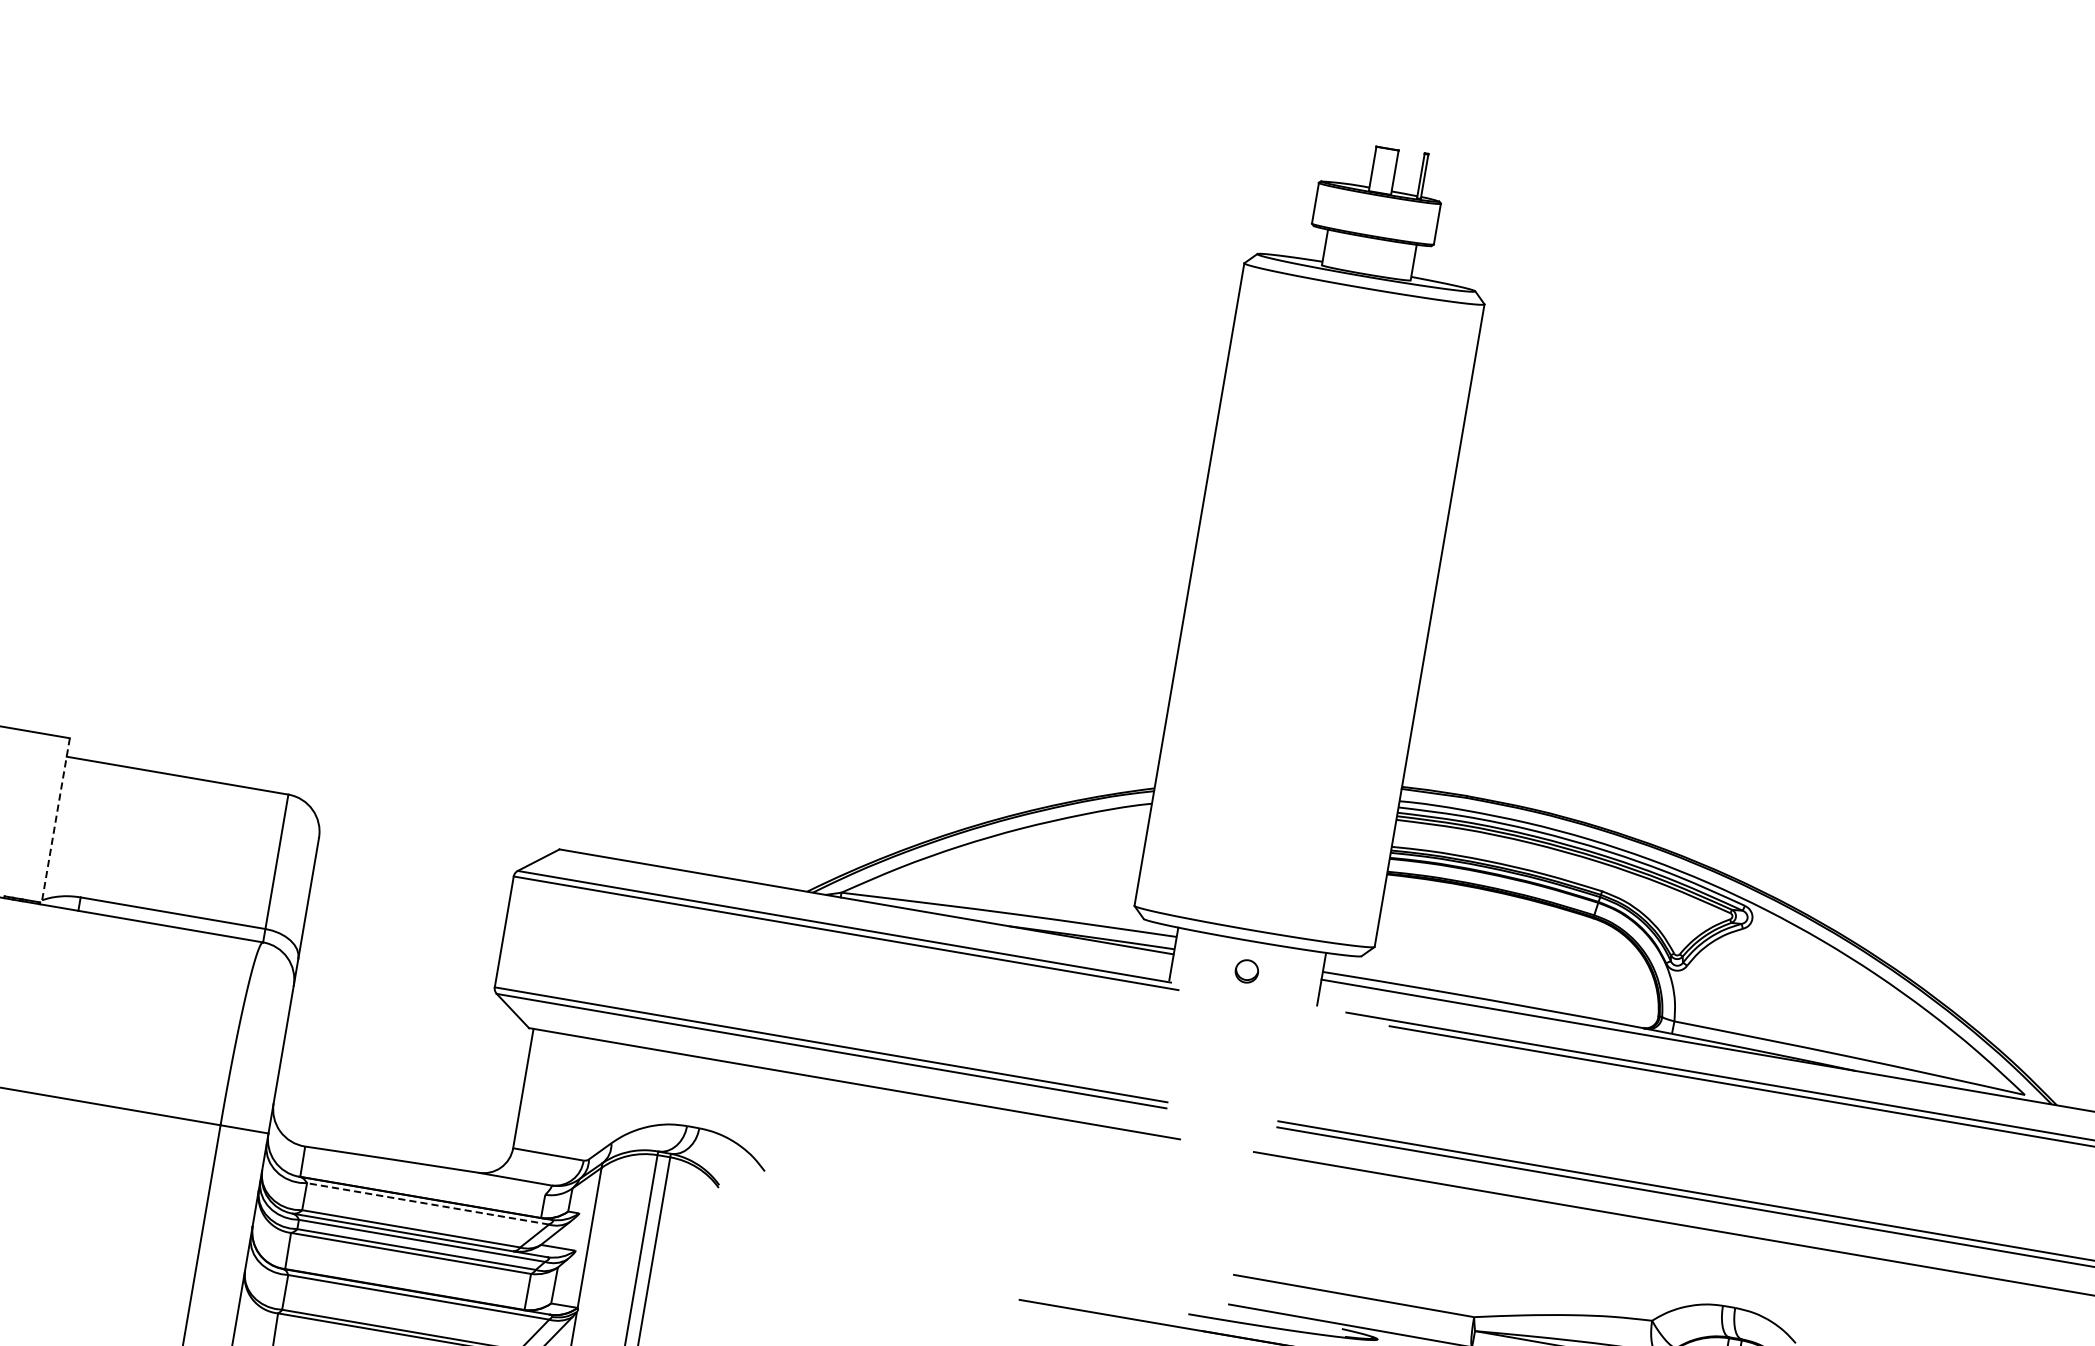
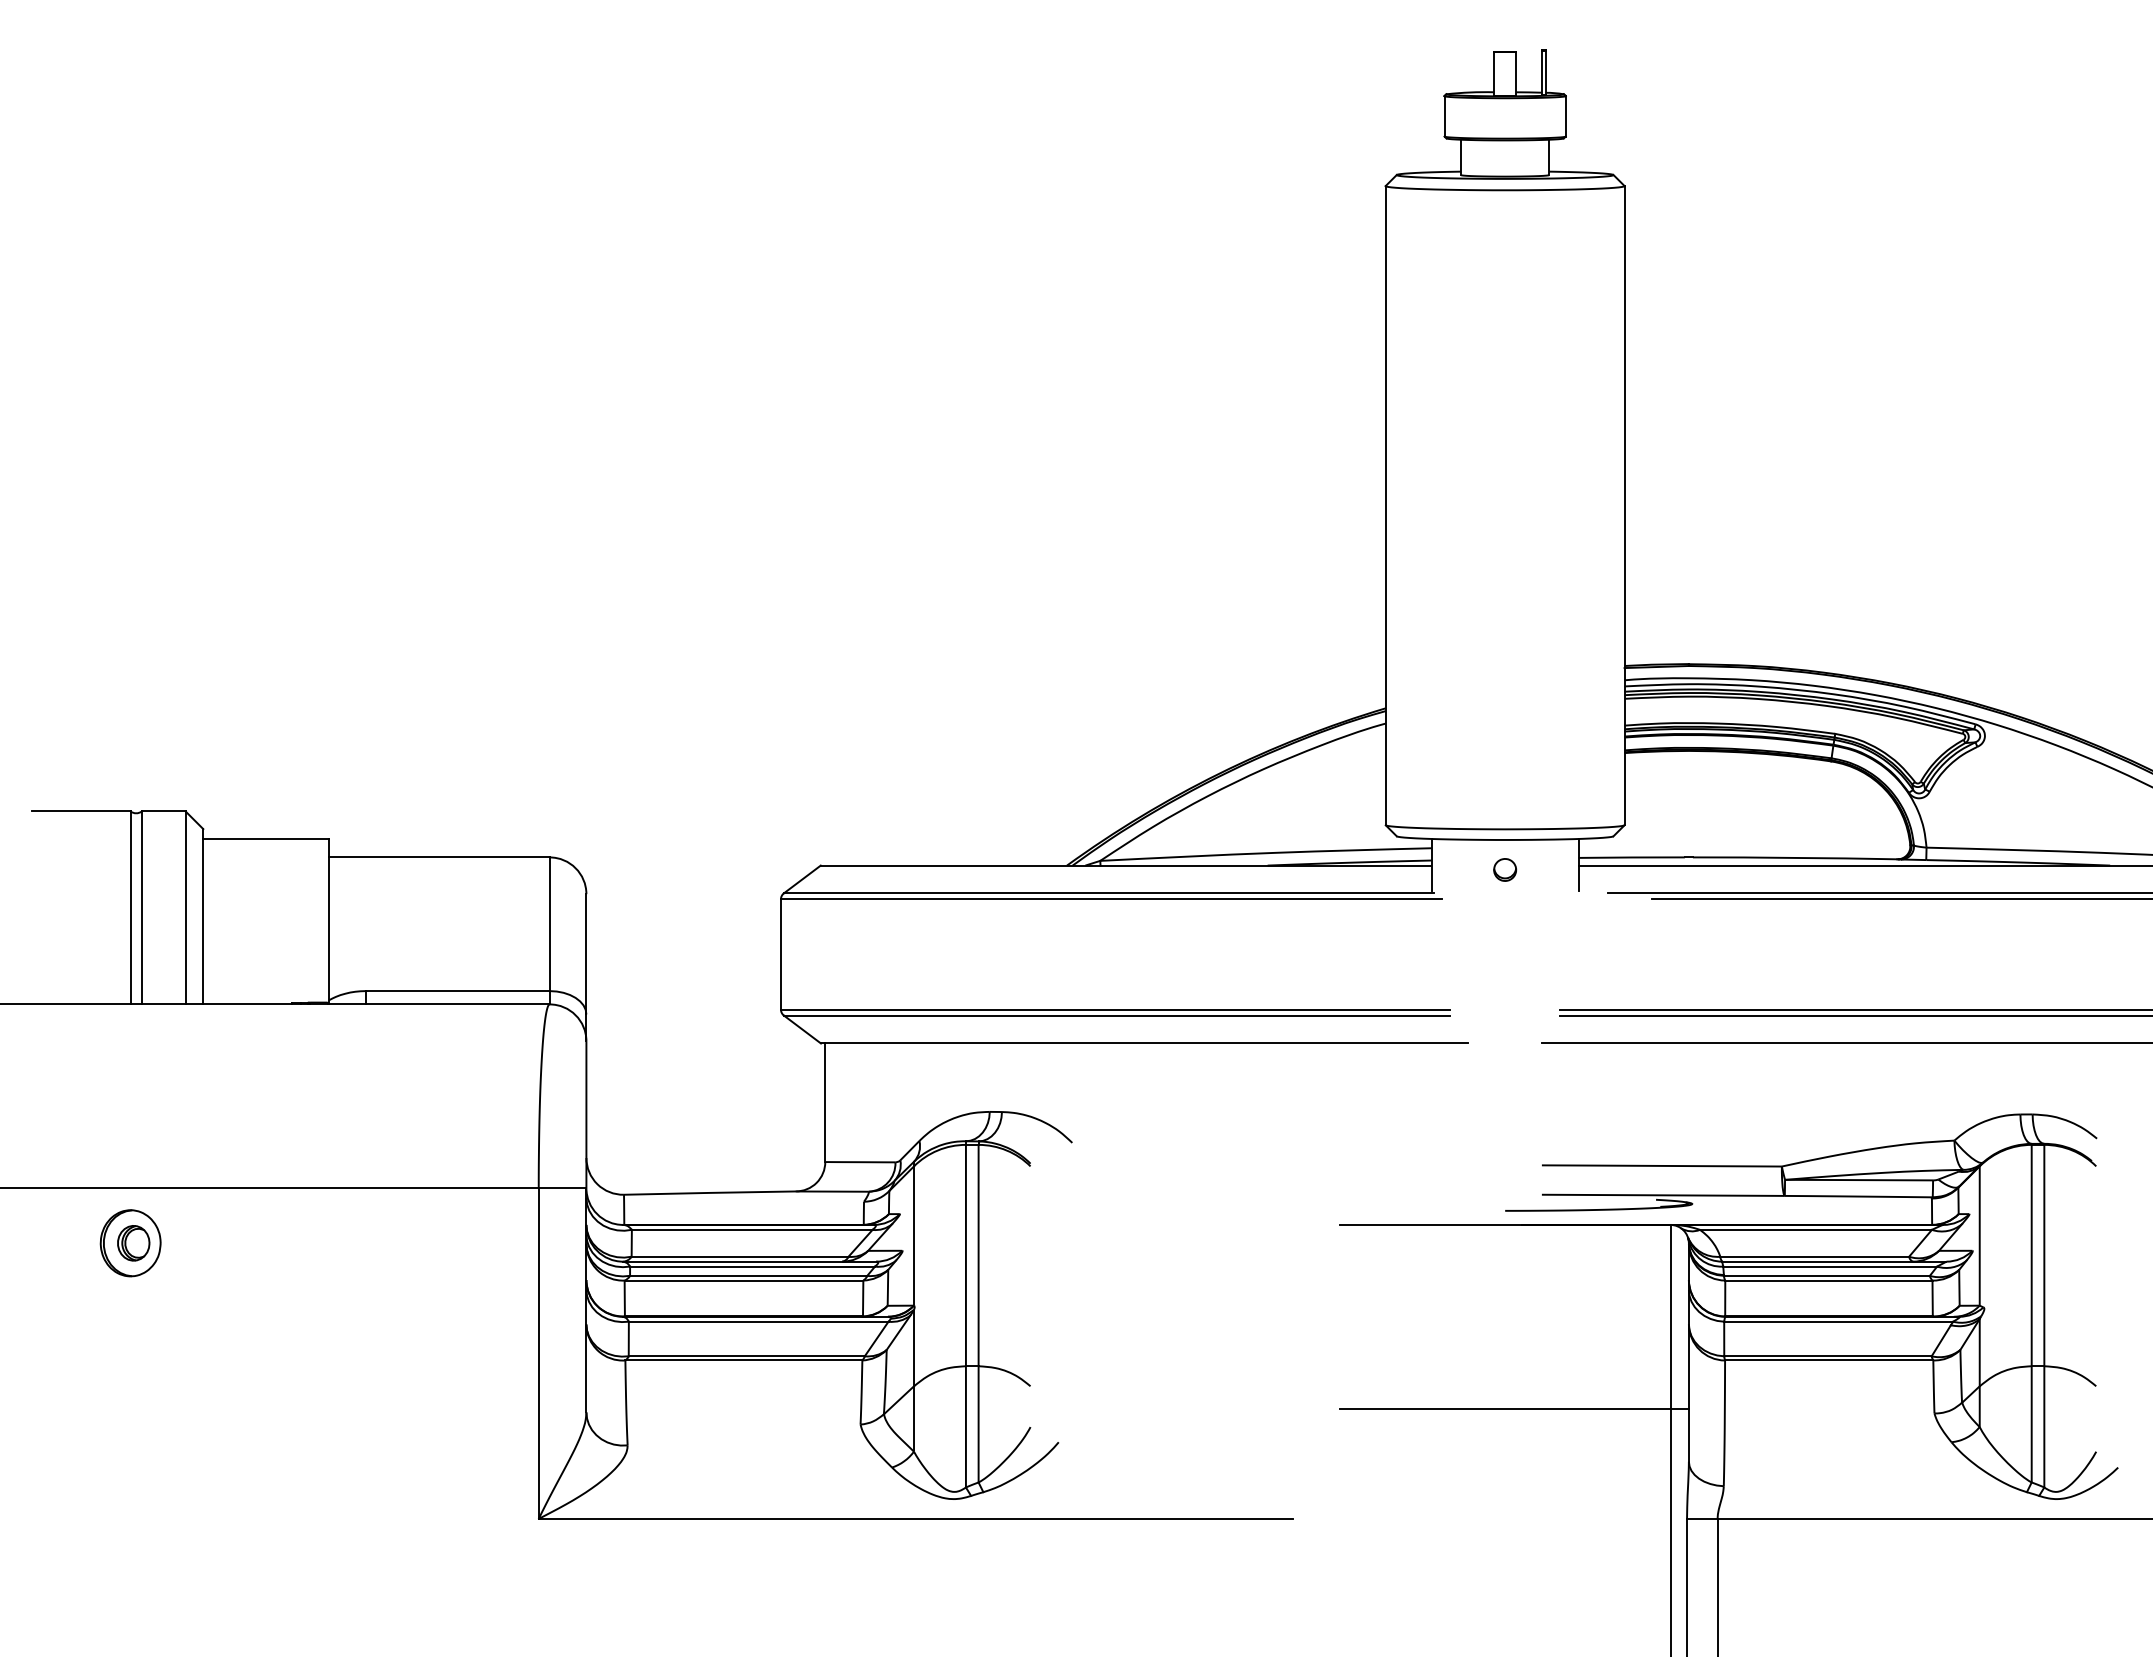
line: (56, 821) -> (329, 921), dashed -> solid
line: (427, 1203) -> (751, 1229), dashed -> solid

